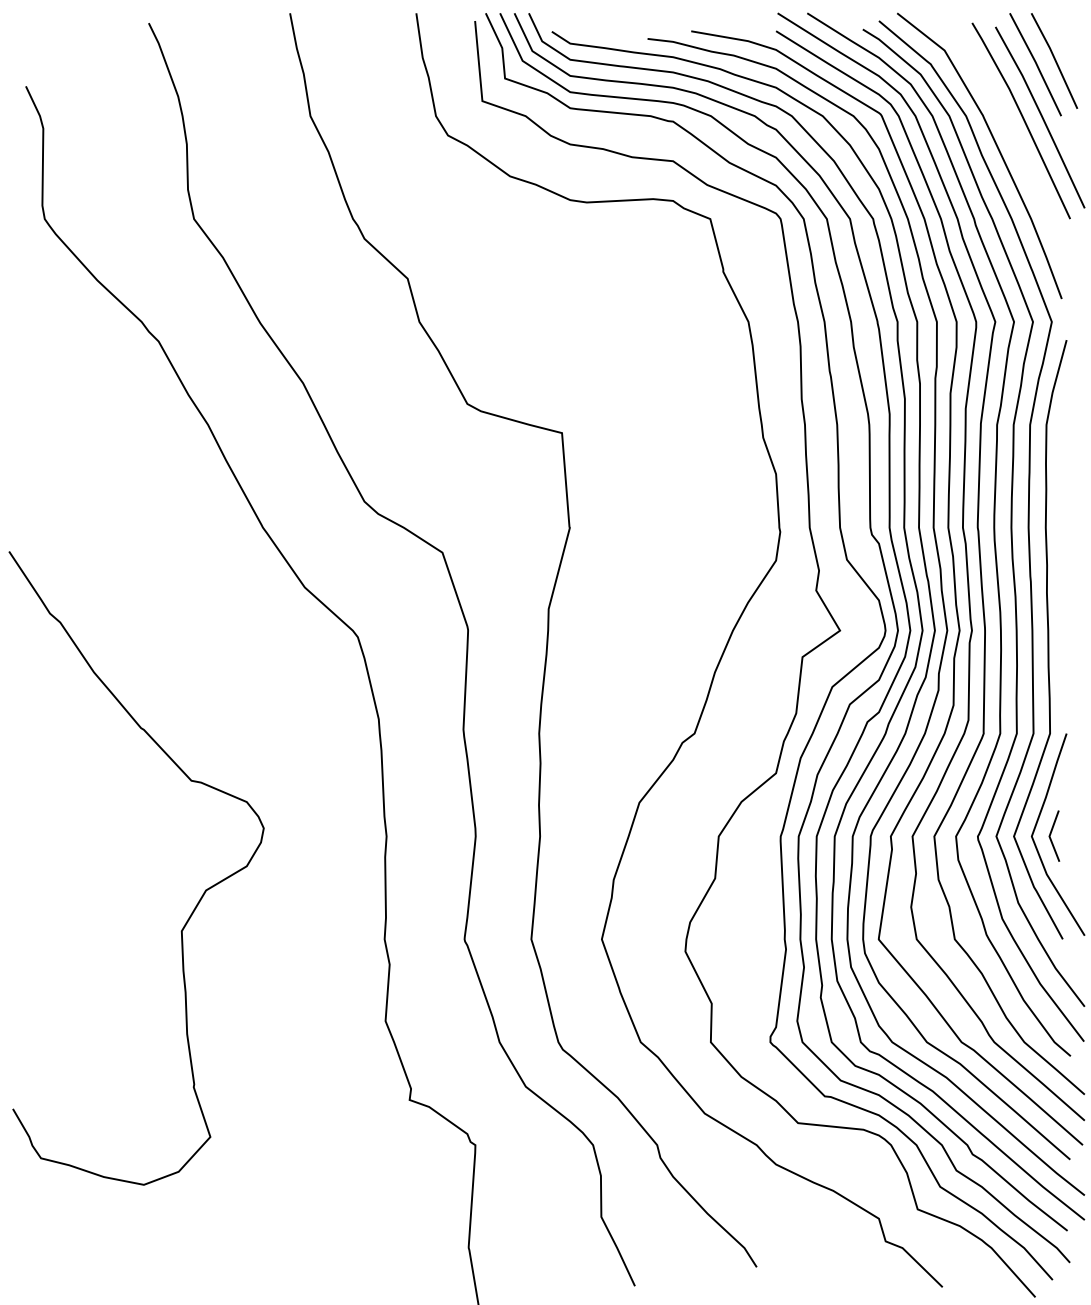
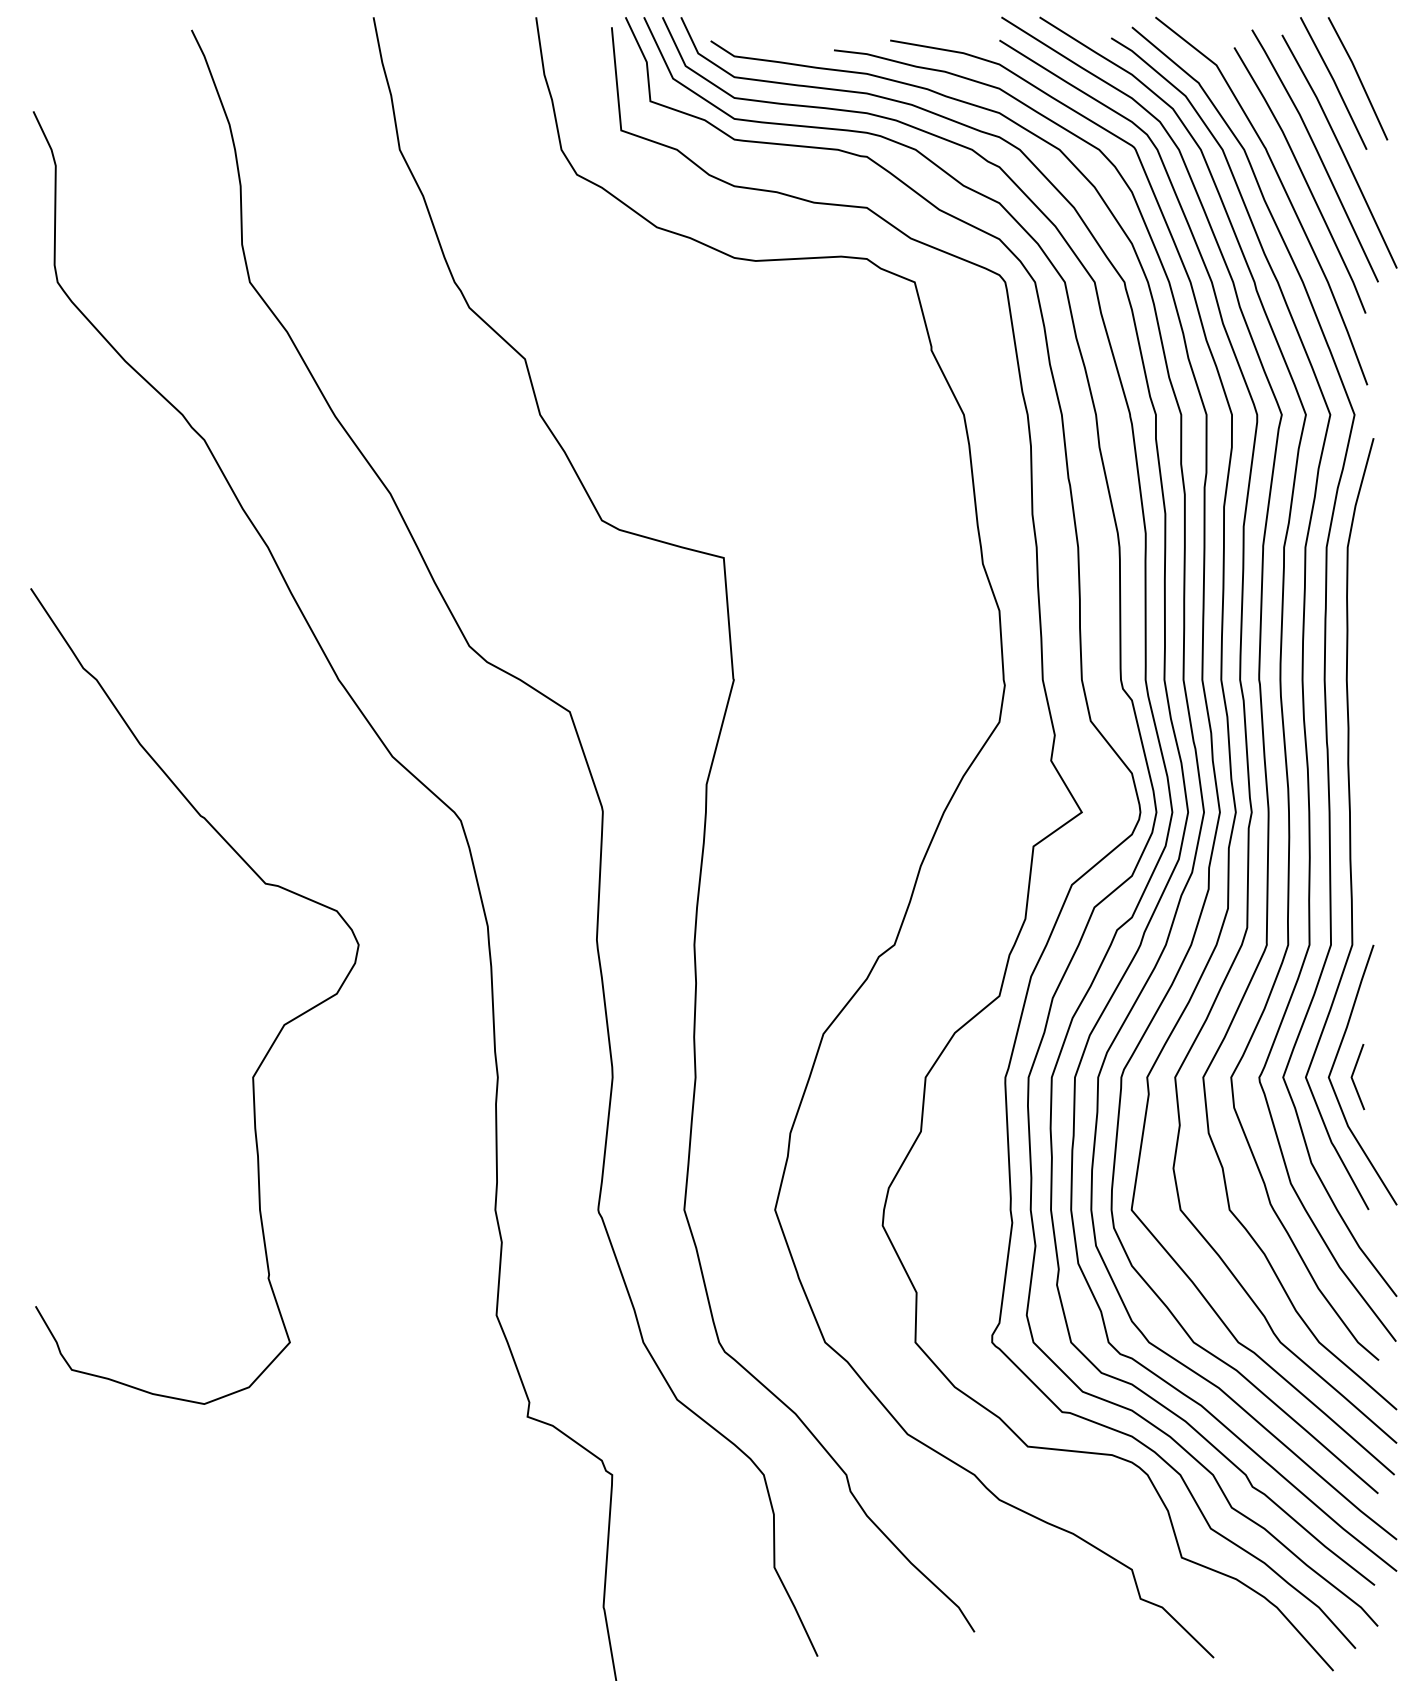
curve: (1012, 138) -> (1303, 178), added
curve: (196, 904) -> (272, 1042), moved

